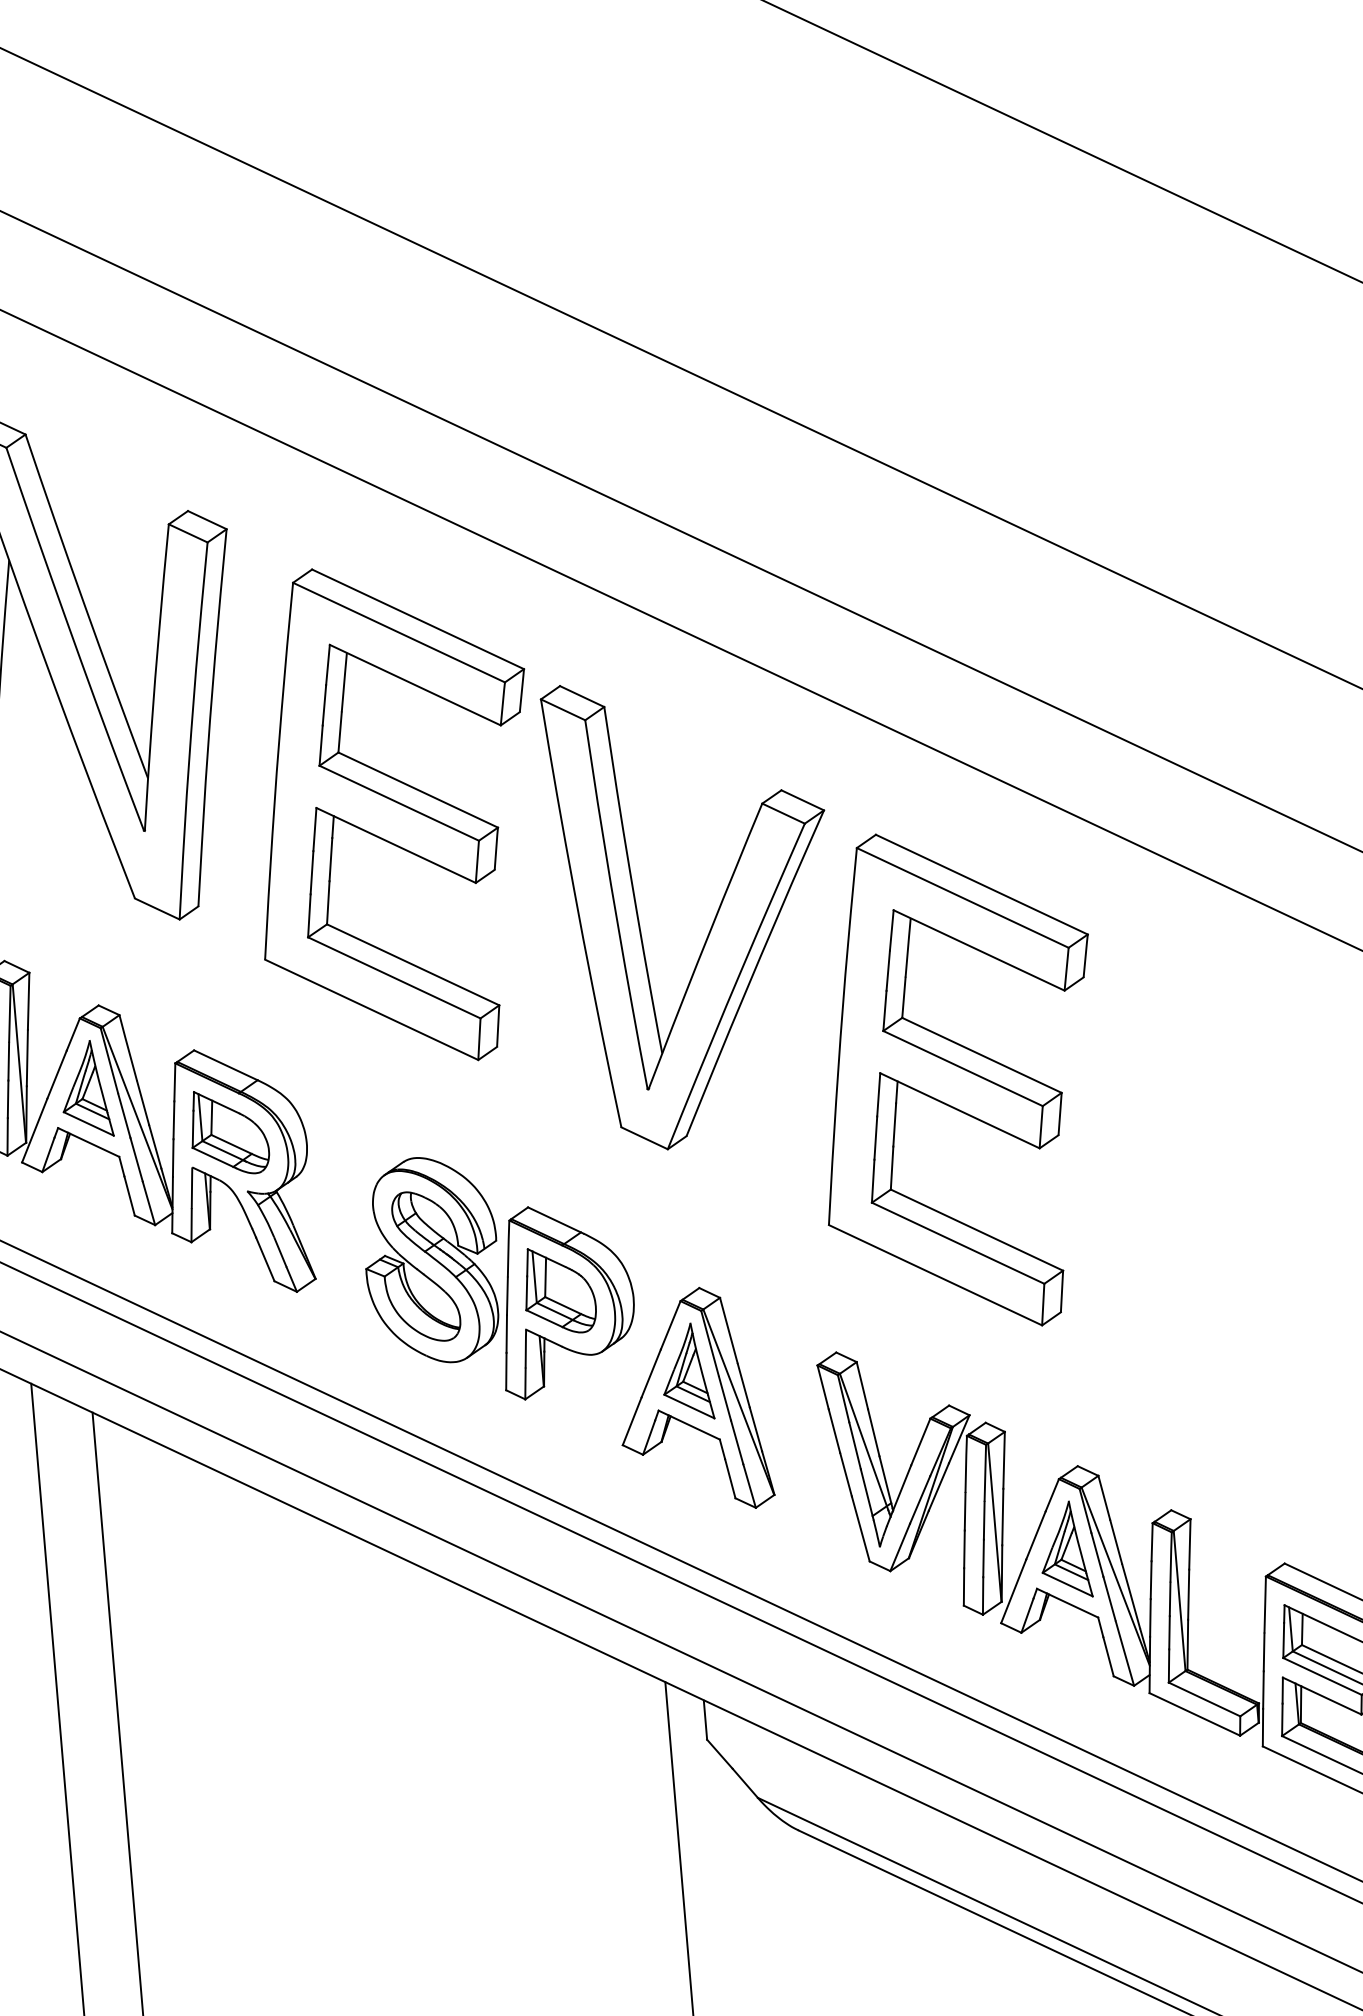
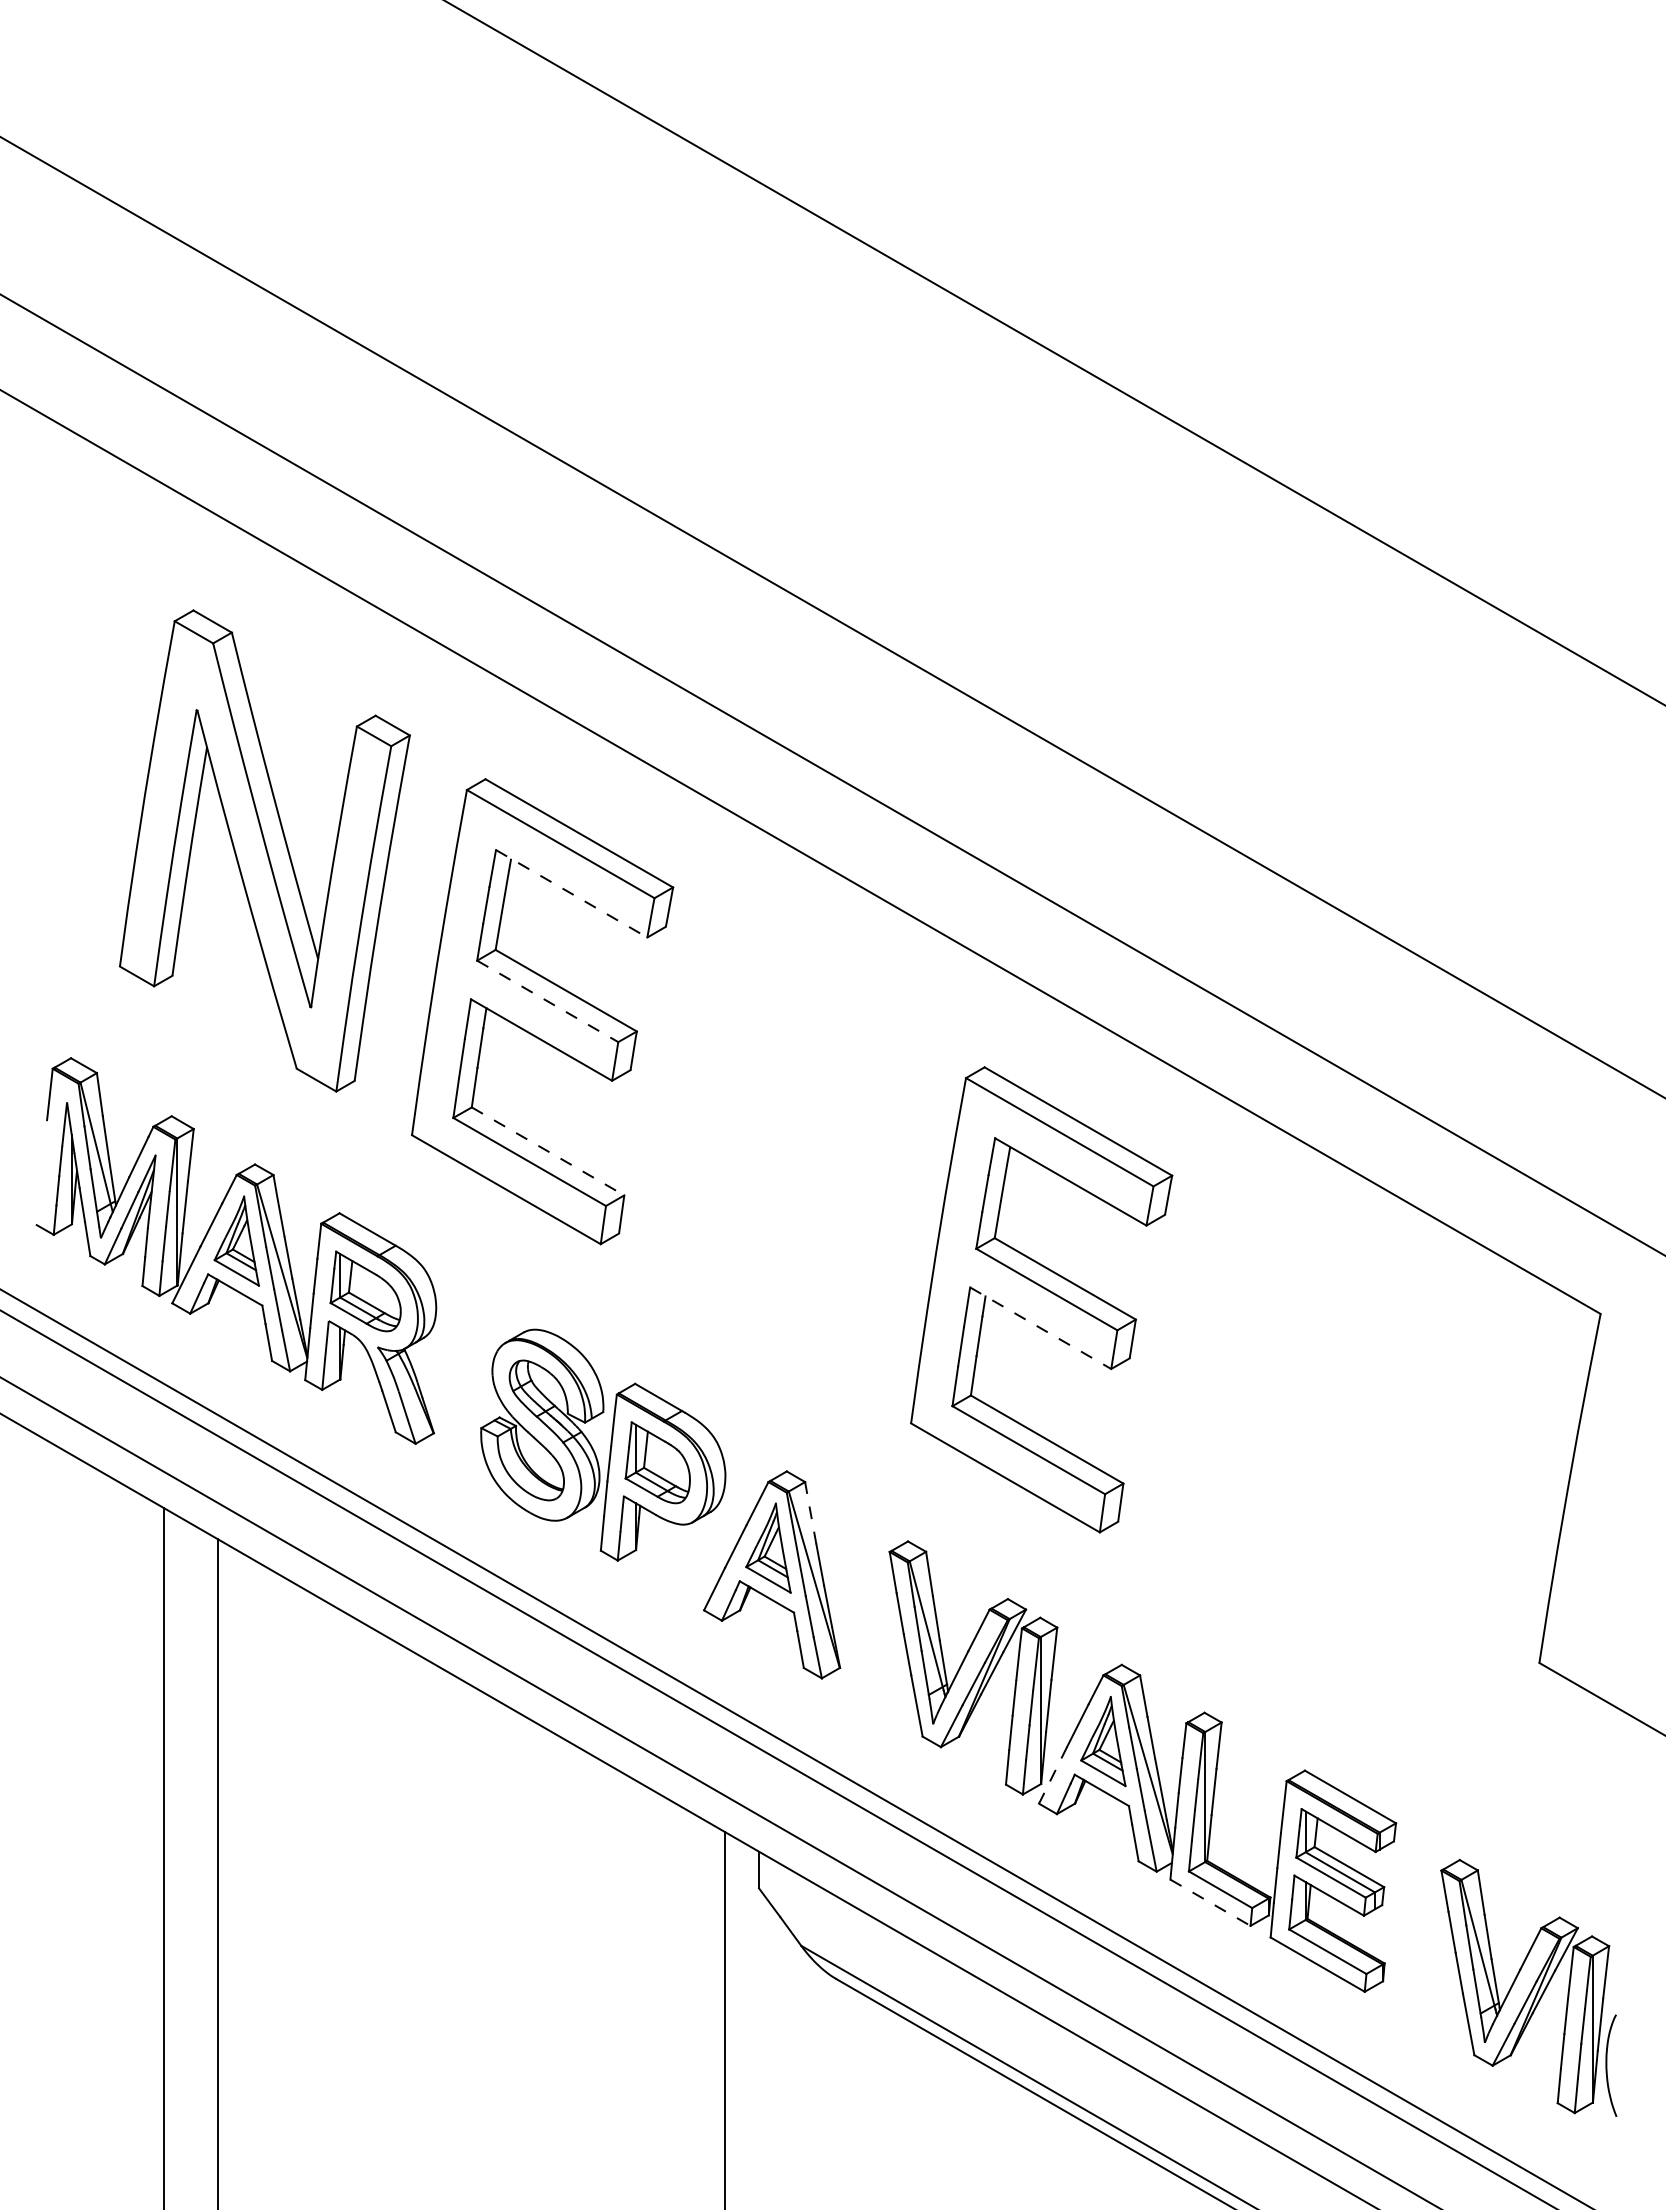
line: (416, 685) -> (572, 894), solid -> dashed
line: (400, 803) -> (548, 1001), solid -> dashed
part: (713, 919) -> (828, 1132), removed
line: (413, 964) -> (548, 1151), solid -> dashed
line: (960, 1111) -> (1041, 1328), solid -> dashed
line: (728, 1330) -> (810, 1512), solid -> dashed
line: (1014, 1591) -> (1053, 1775), solid -> dashed
line: (1194, 1714) -> (1210, 1902), solid -> dashed

